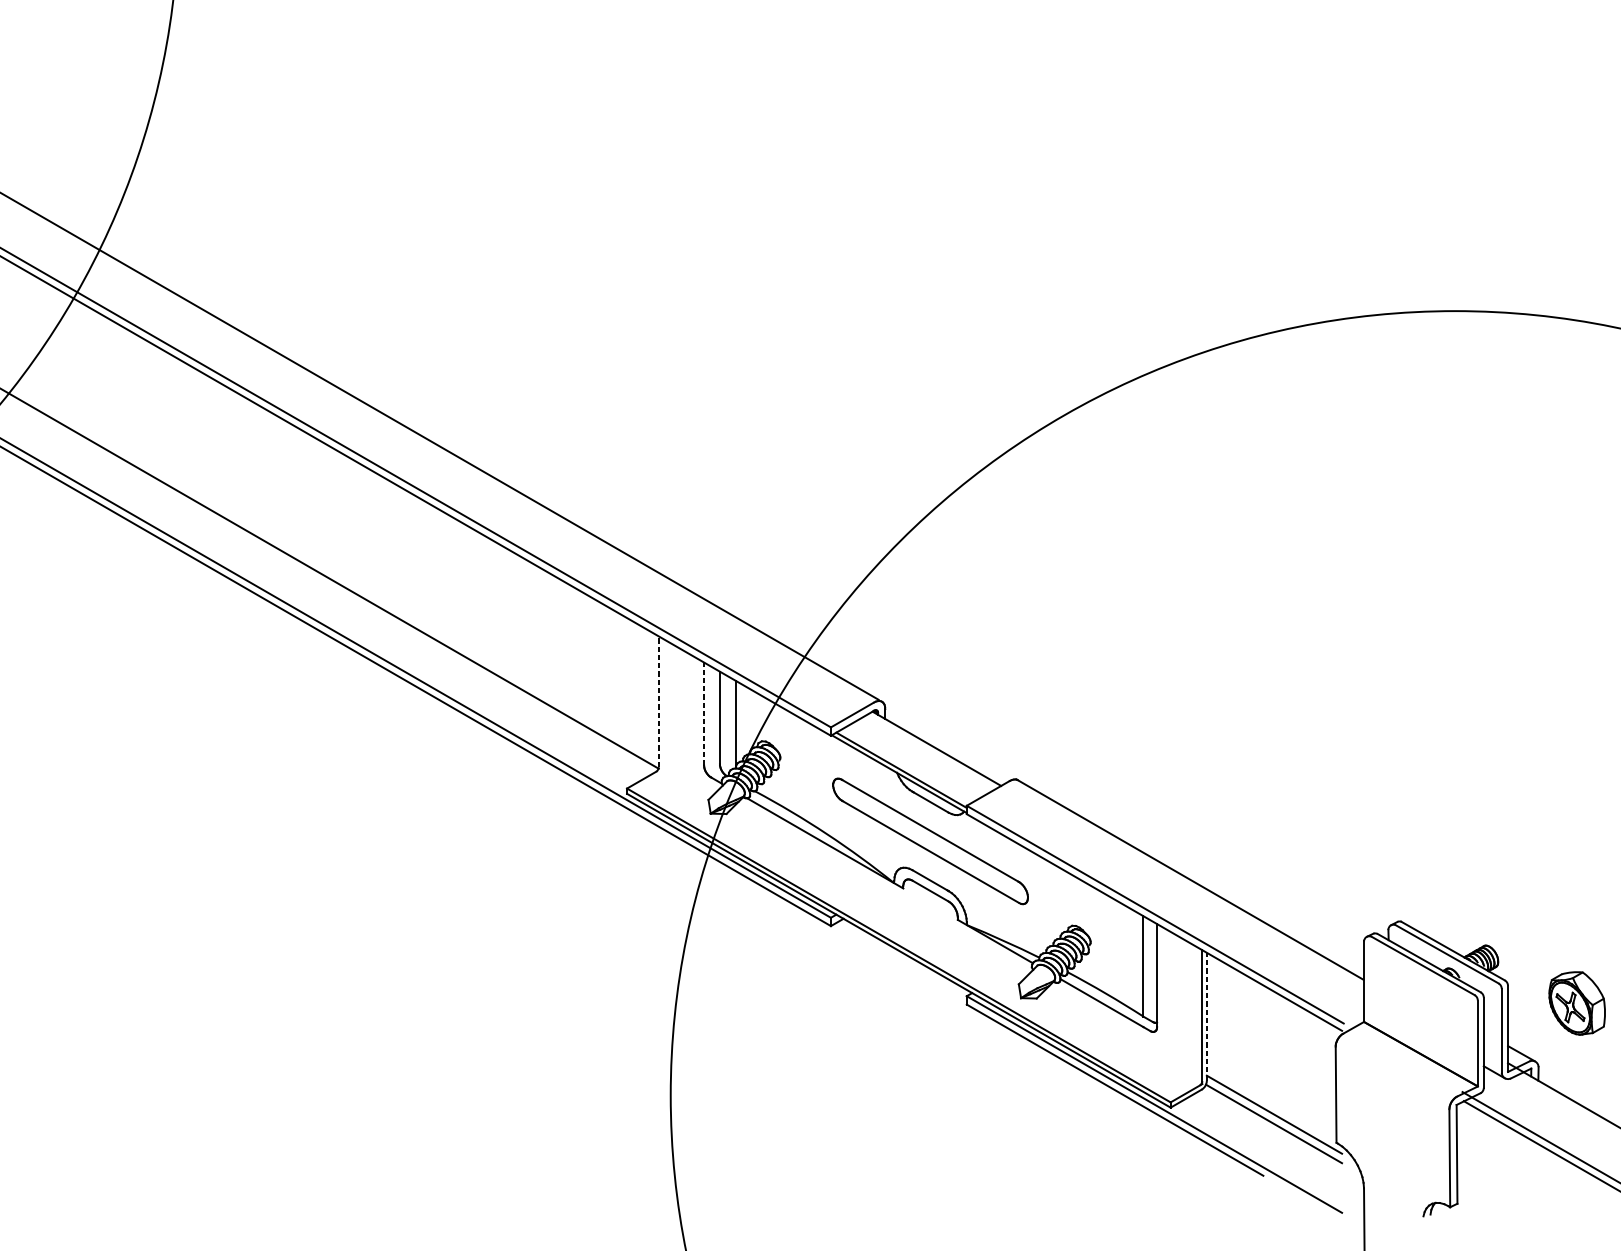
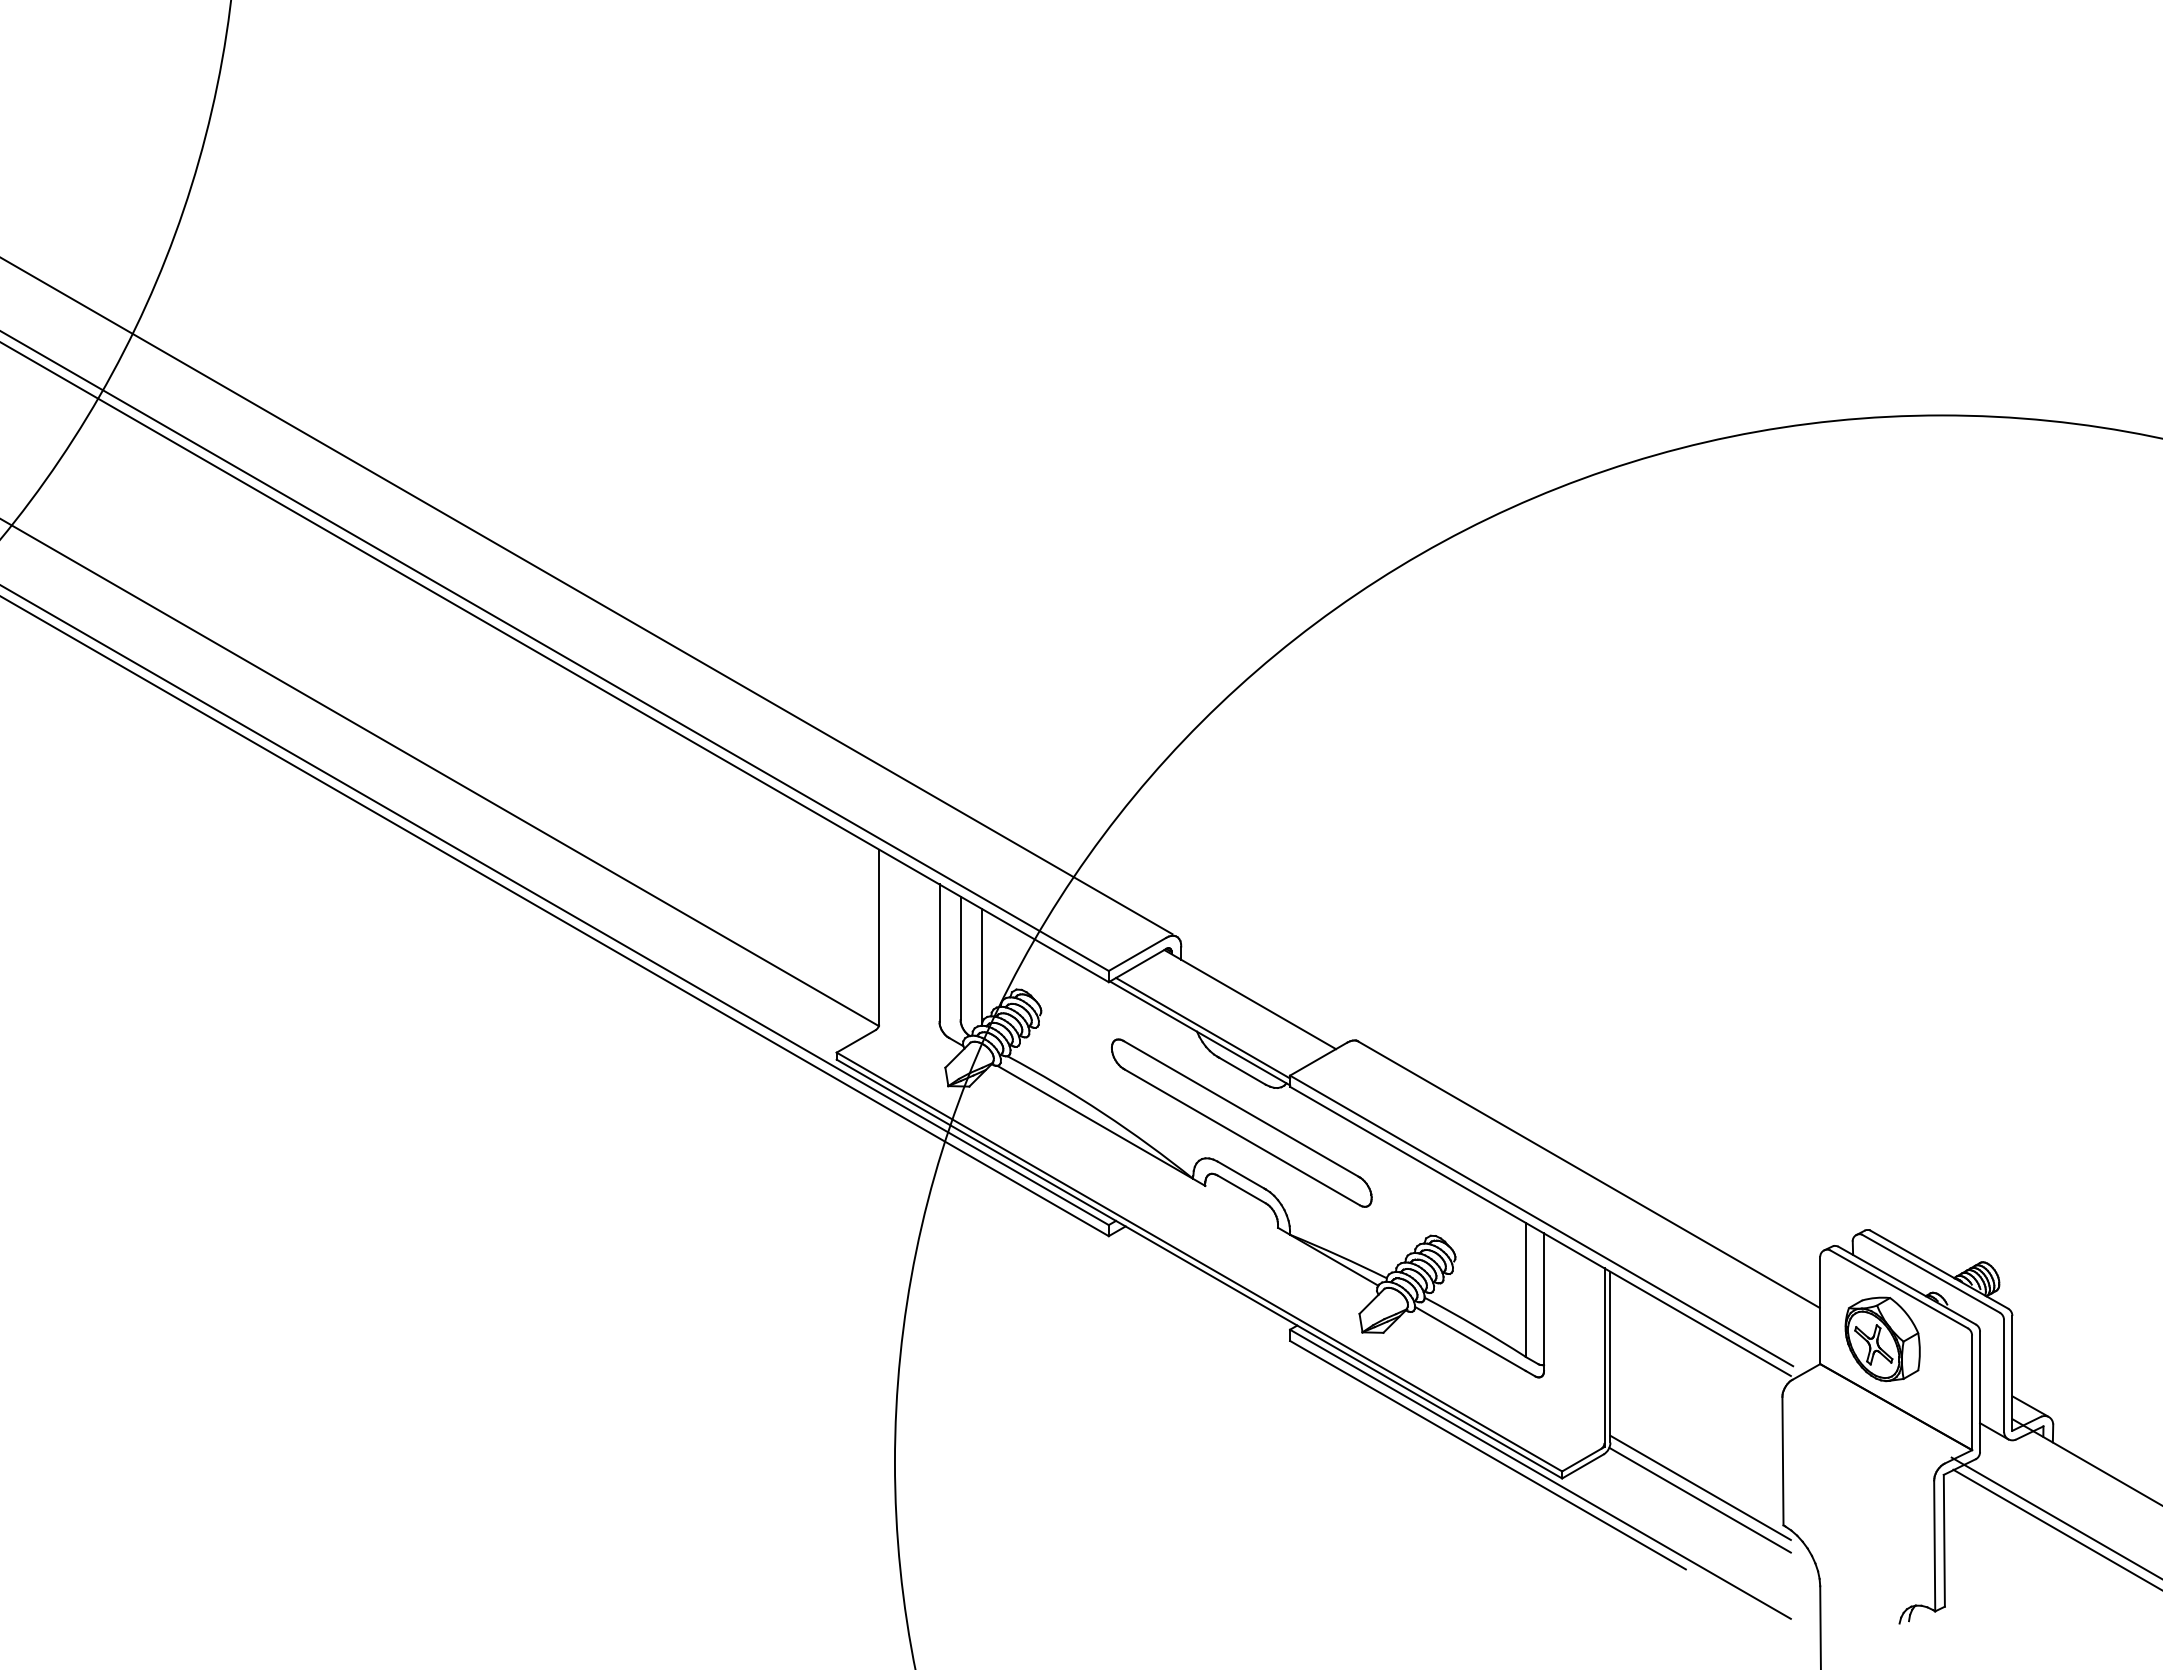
line: (659, 701) -> (879, 936), dashed -> solid
line: (704, 714) -> (939, 953), dashed -> solid
part: (1577, 1003) -> (1882, 1339), moved
line: (1206, 1016) -> (1610, 1356), dashed -> solid

